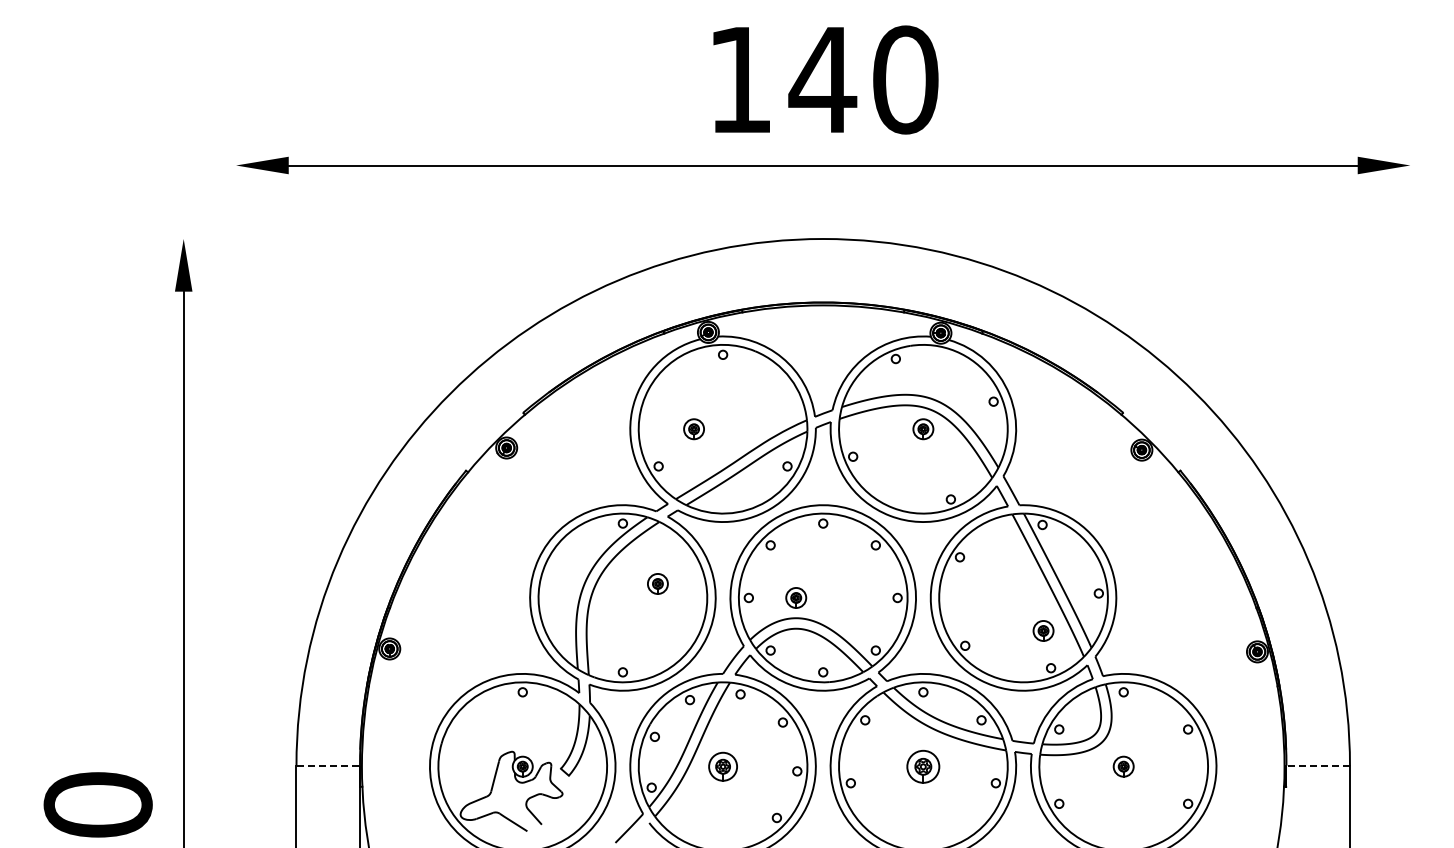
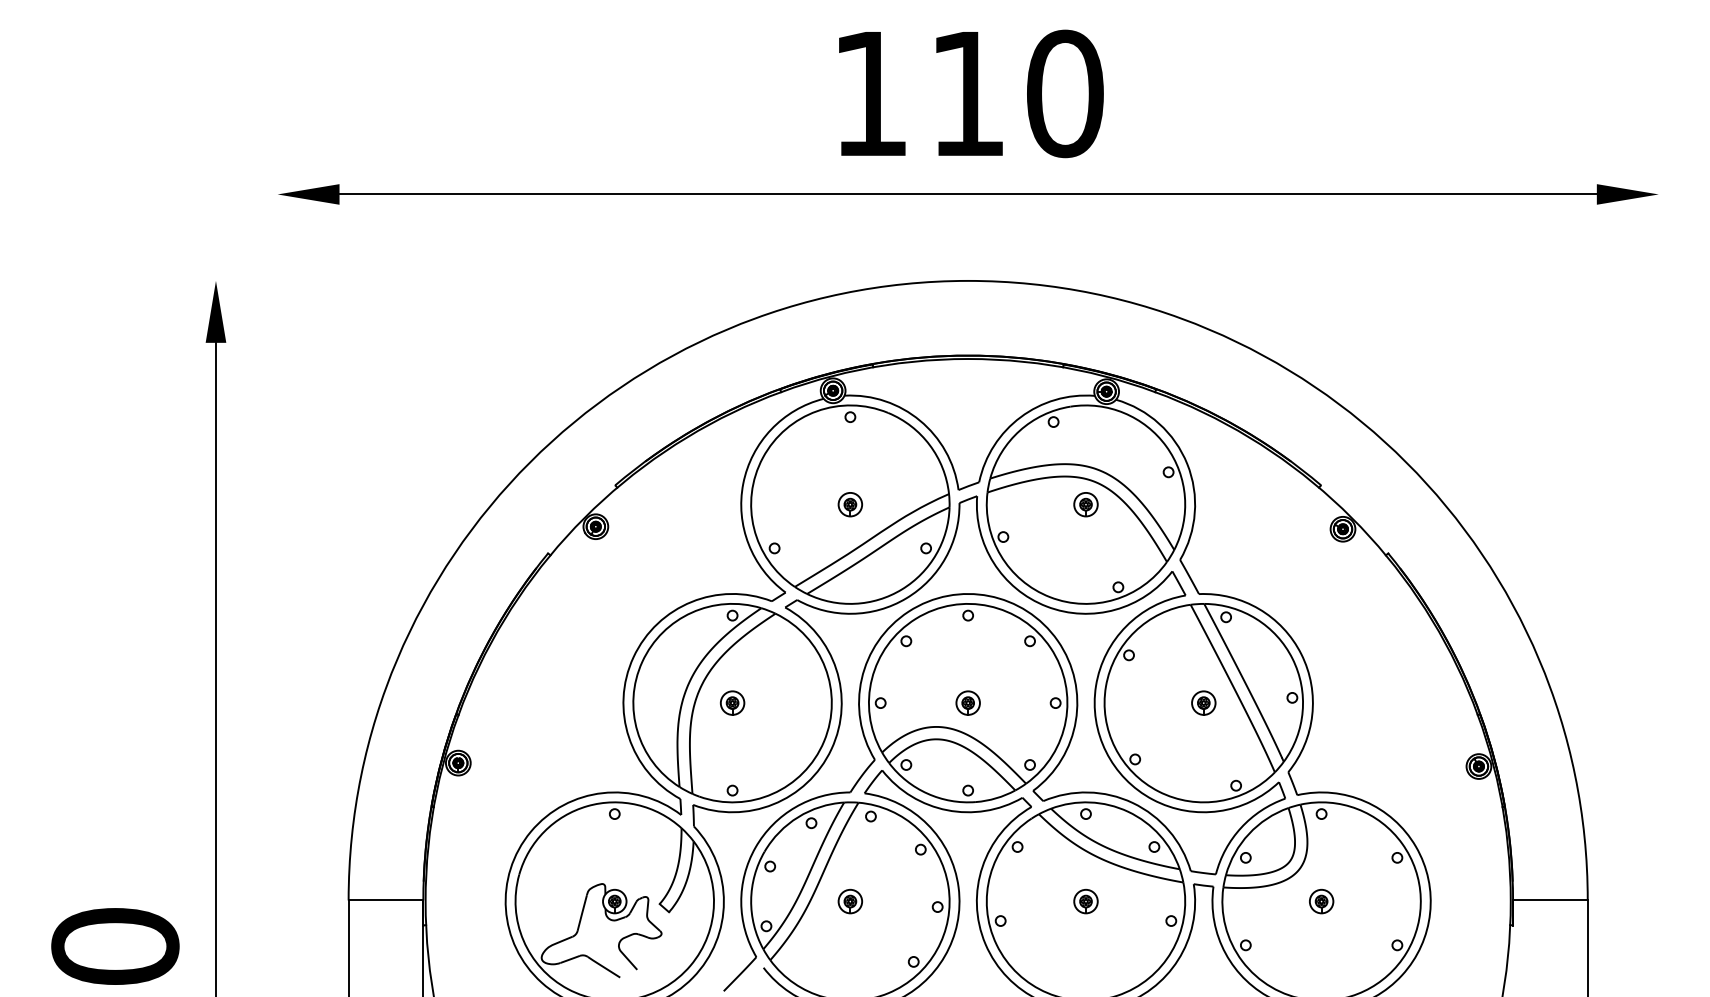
text: (822, 79) -> (967, 93), 140 -> 110
part: (693, 429) -> (849, 504), moved
part: (657, 583) -> (732, 702), moved
part: (796, 597) -> (968, 702), moved
part: (1043, 630) -> (1203, 702), moved
line: (328, 765) -> (386, 900), dashed -> solid
line: (1317, 765) -> (1549, 900), dashed -> solid
part: (722, 766) -> (849, 901), size x0.71
part: (923, 766) -> (1086, 901), size x0.62

